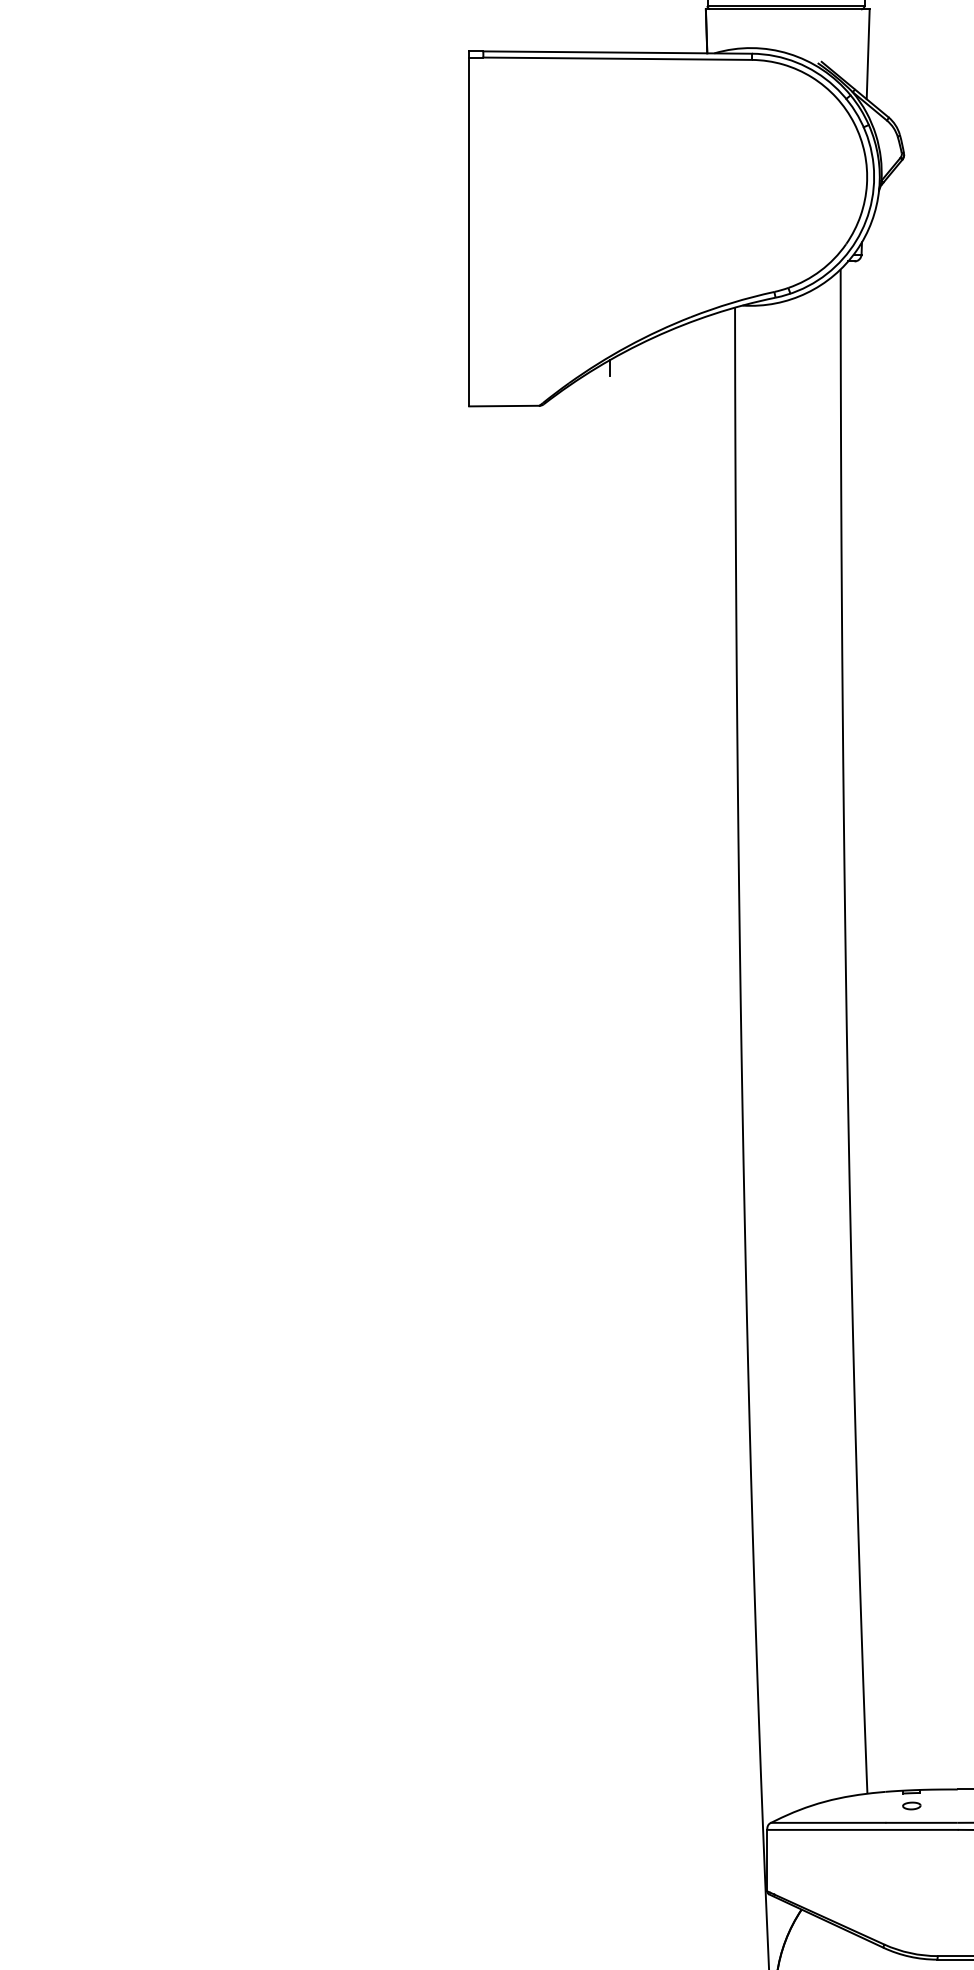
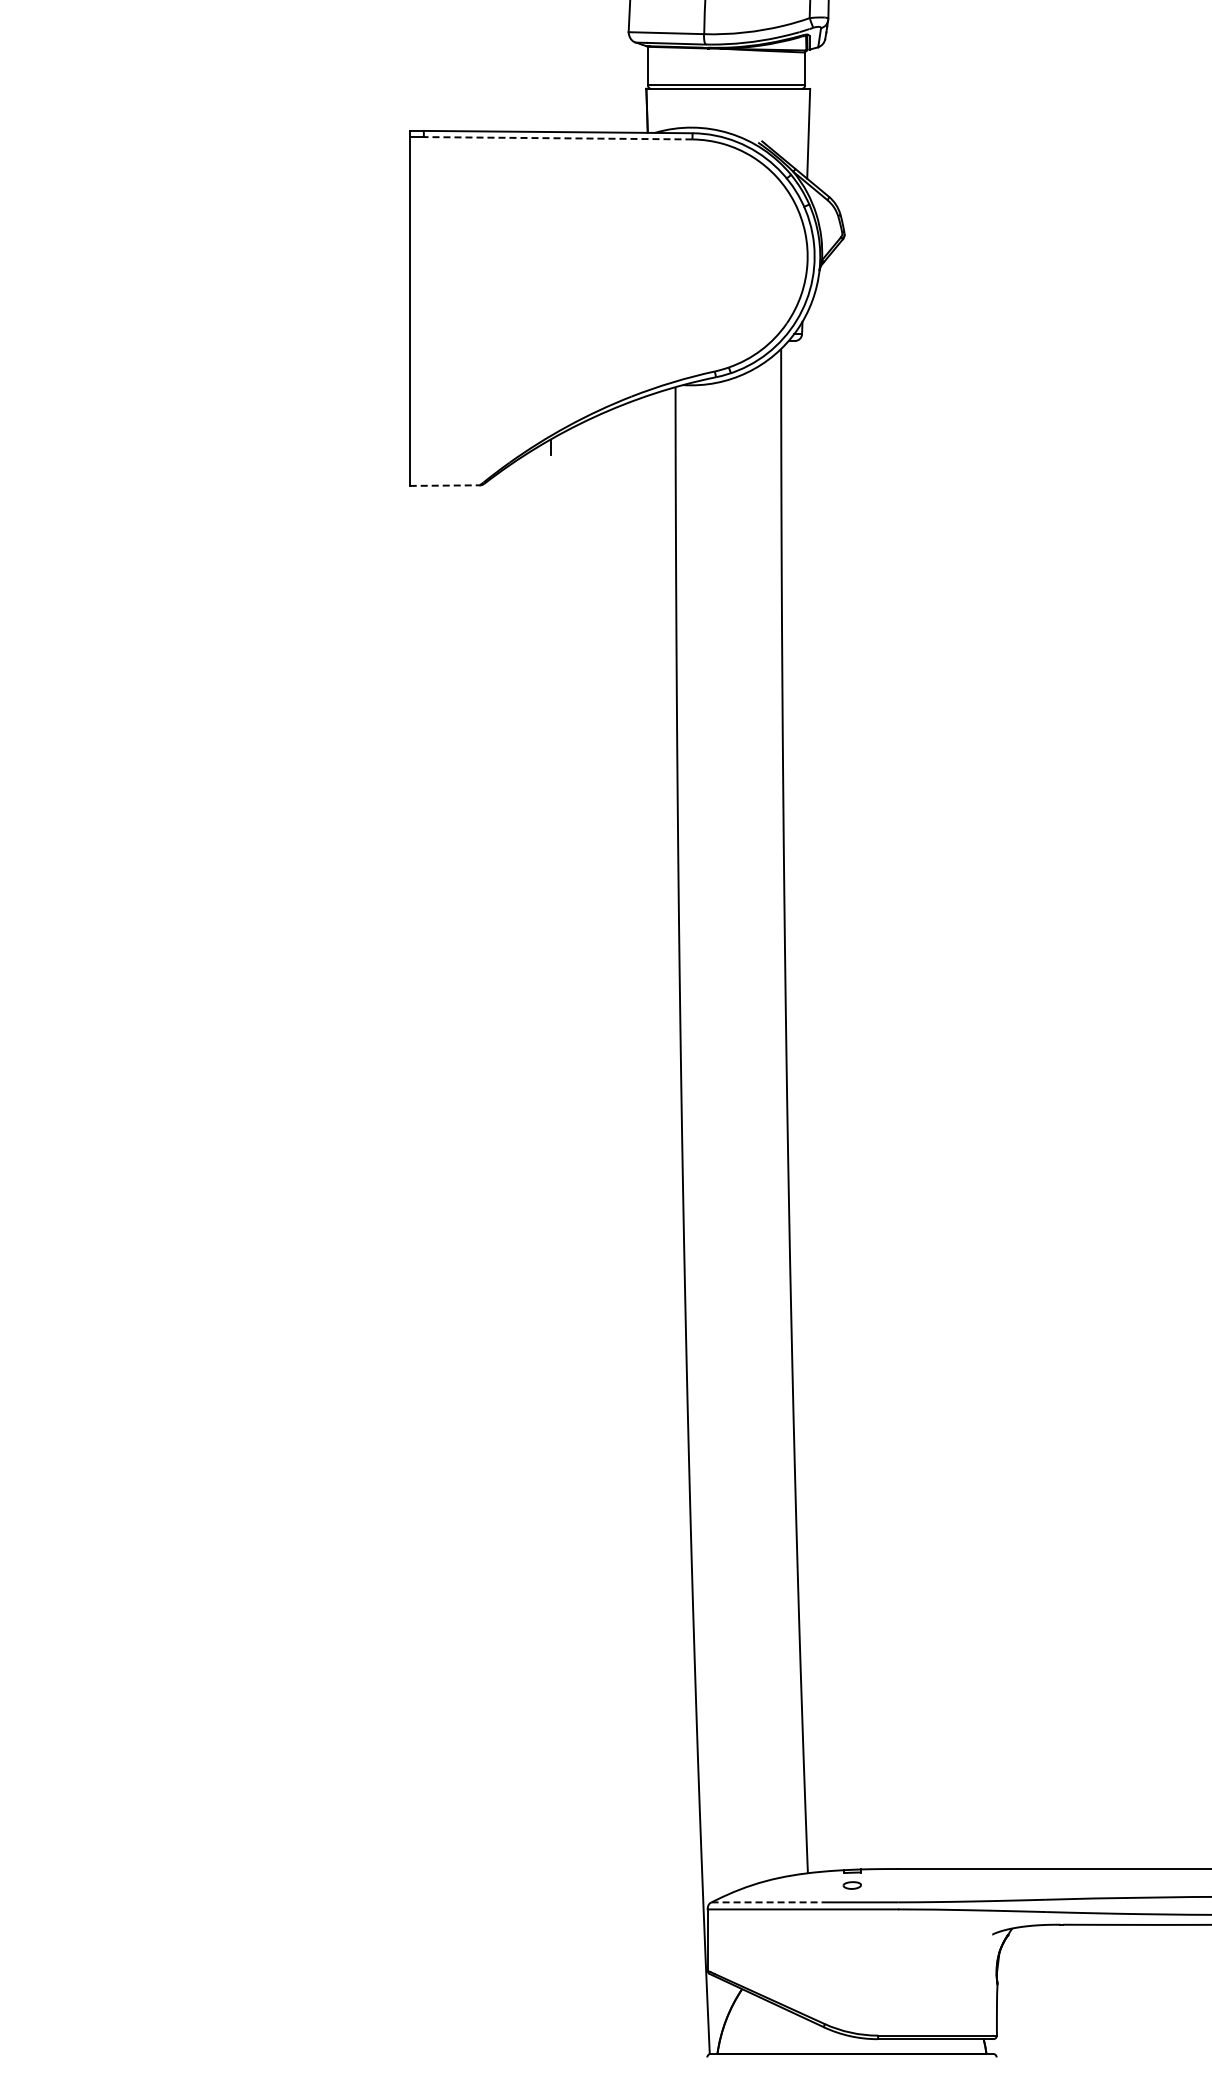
line: (617, 58) -> (557, 138), solid -> dashed
line: (505, 405) -> (445, 485), solid -> dashed
line: (829, 1822) -> (769, 1902), solid -> dashed

